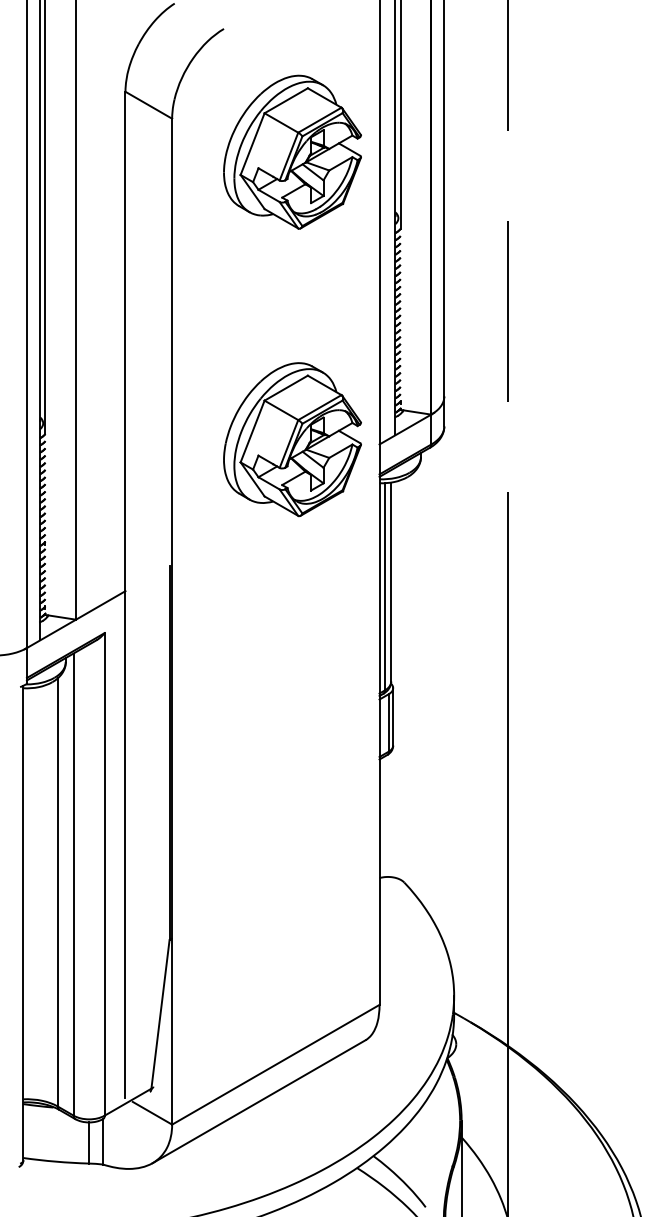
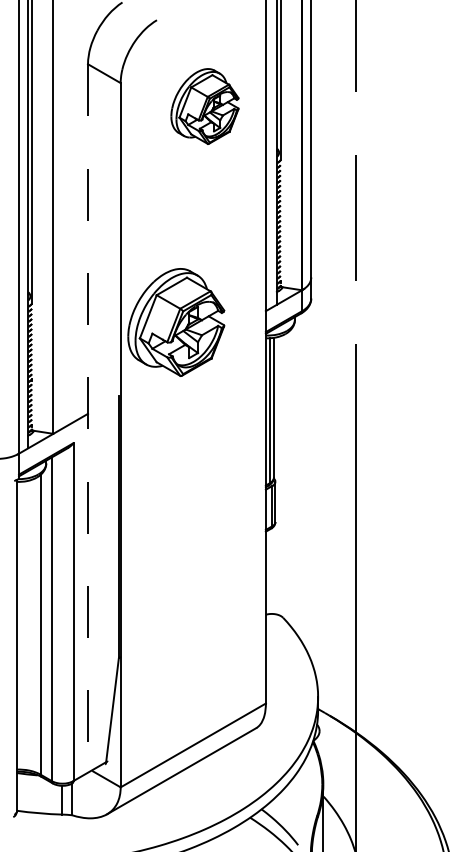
part: (292, 151) -> (204, 106), size x0.7
part: (292, 439) -> (176, 322), moved
line: (125, 594) -> (88, 416), solid -> dashed

